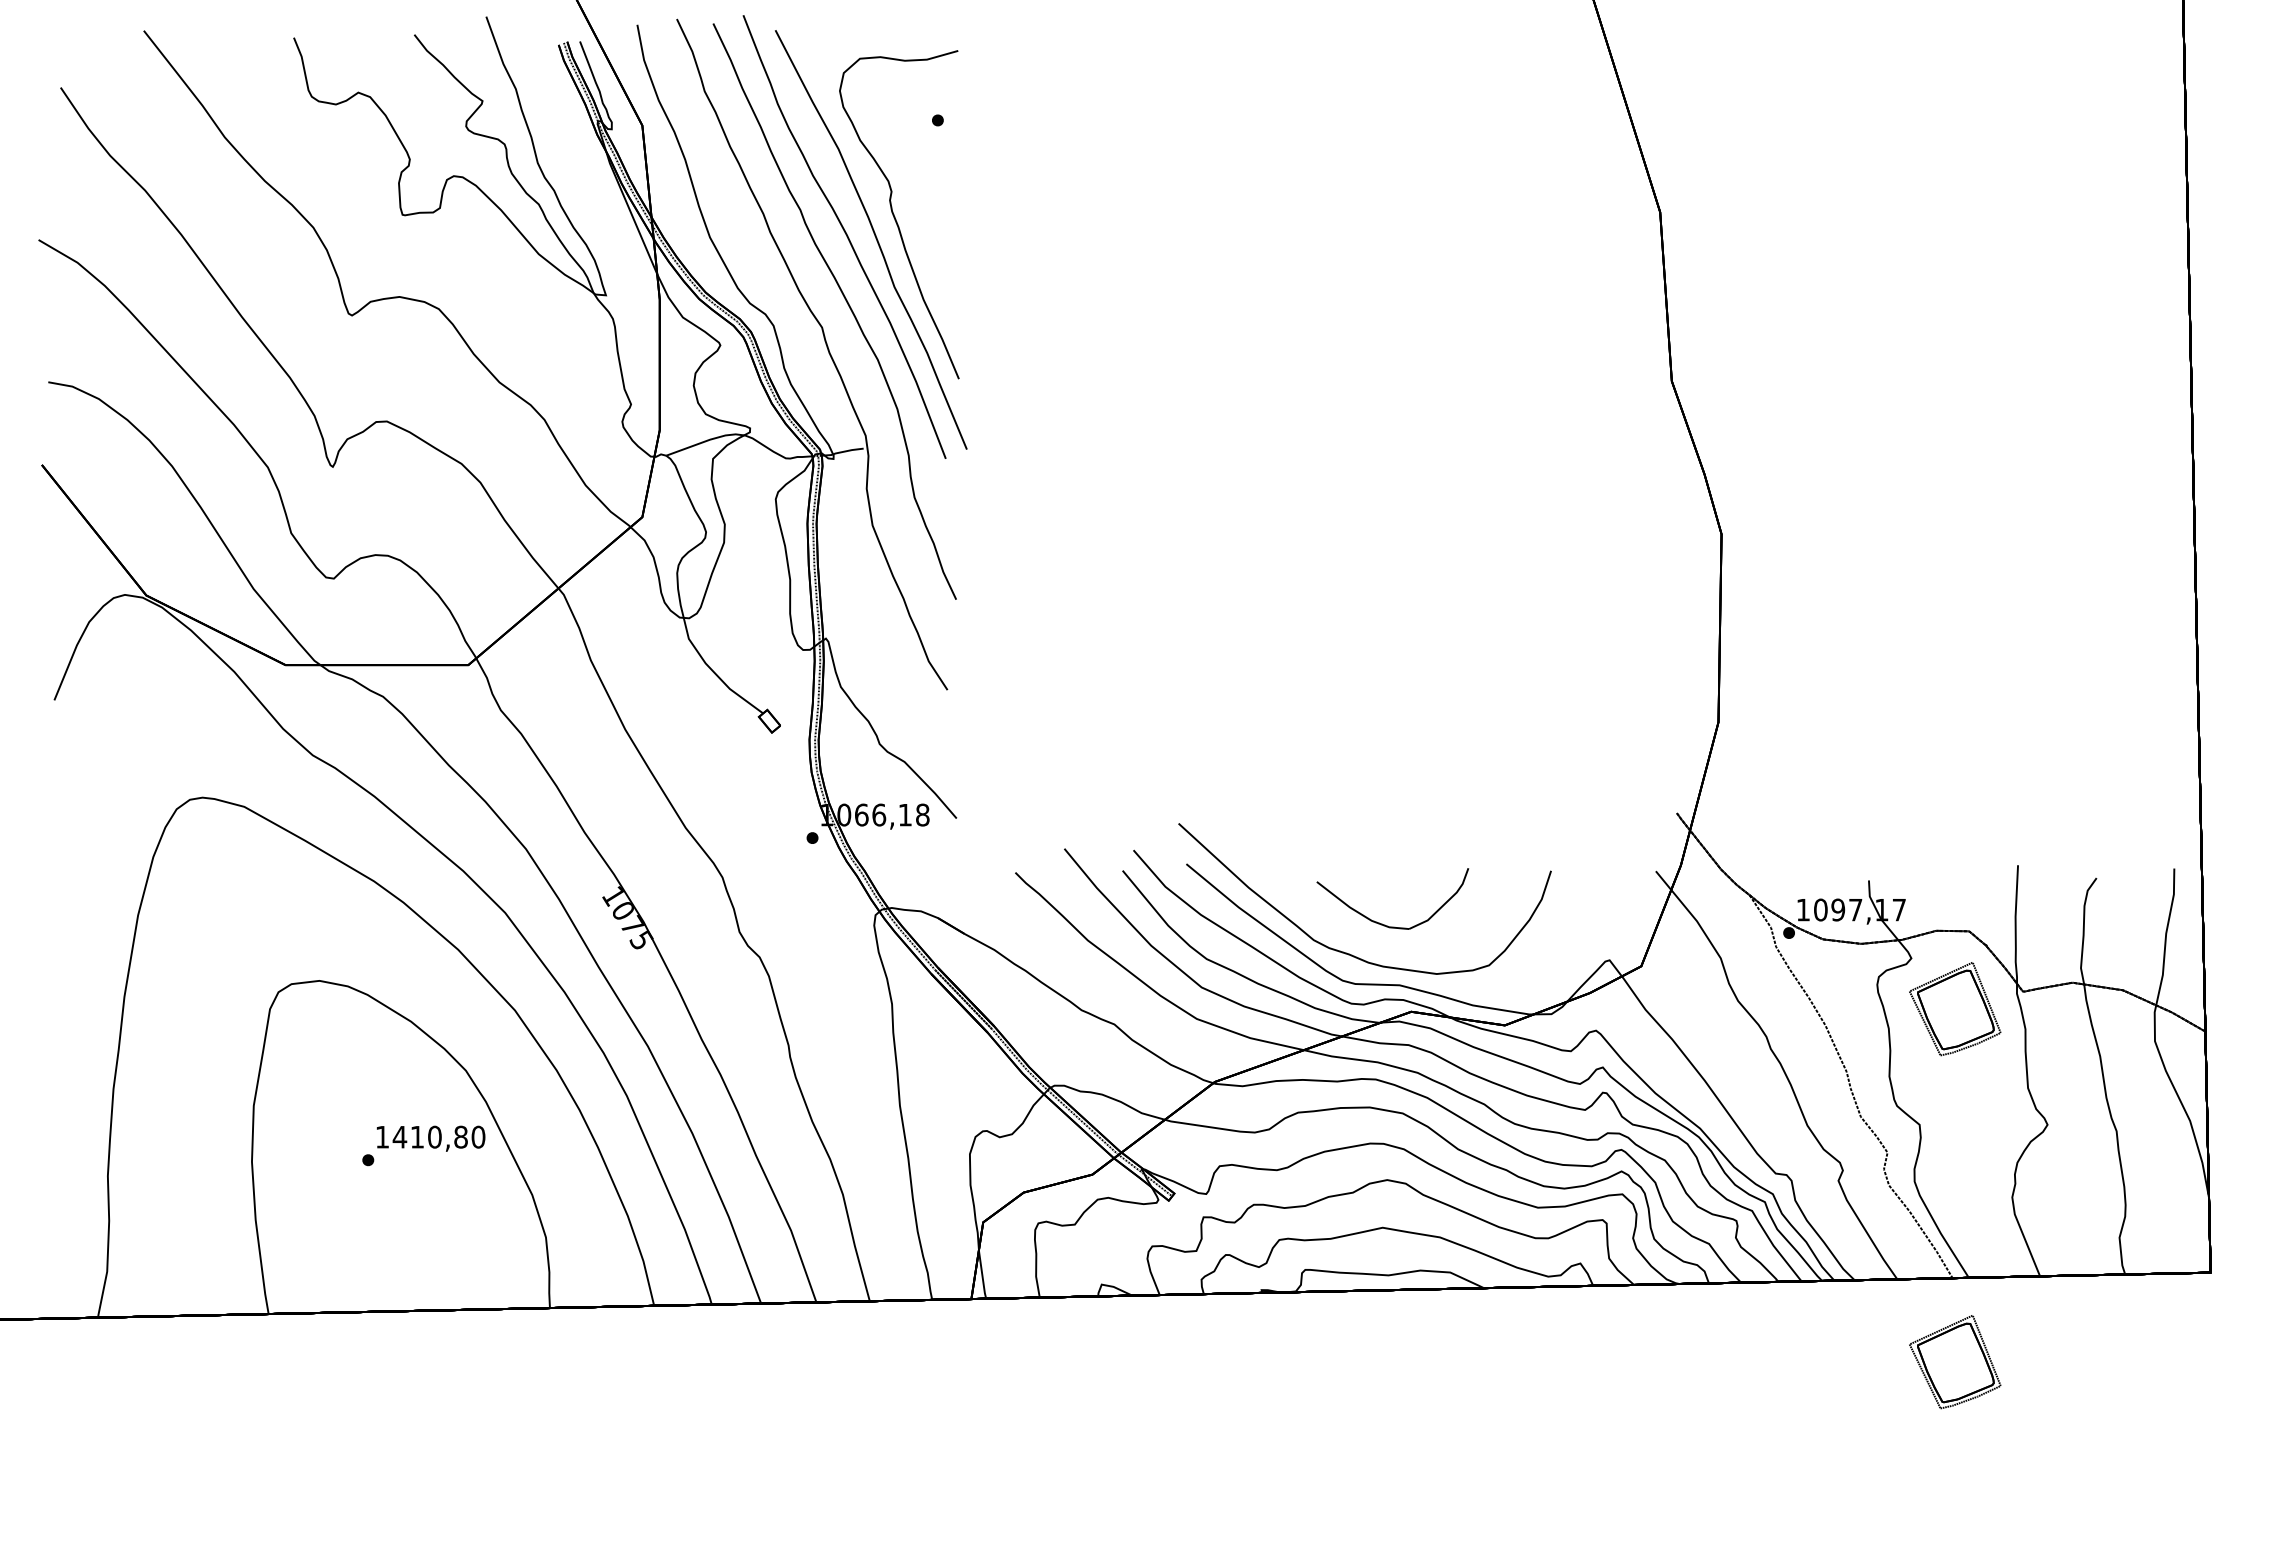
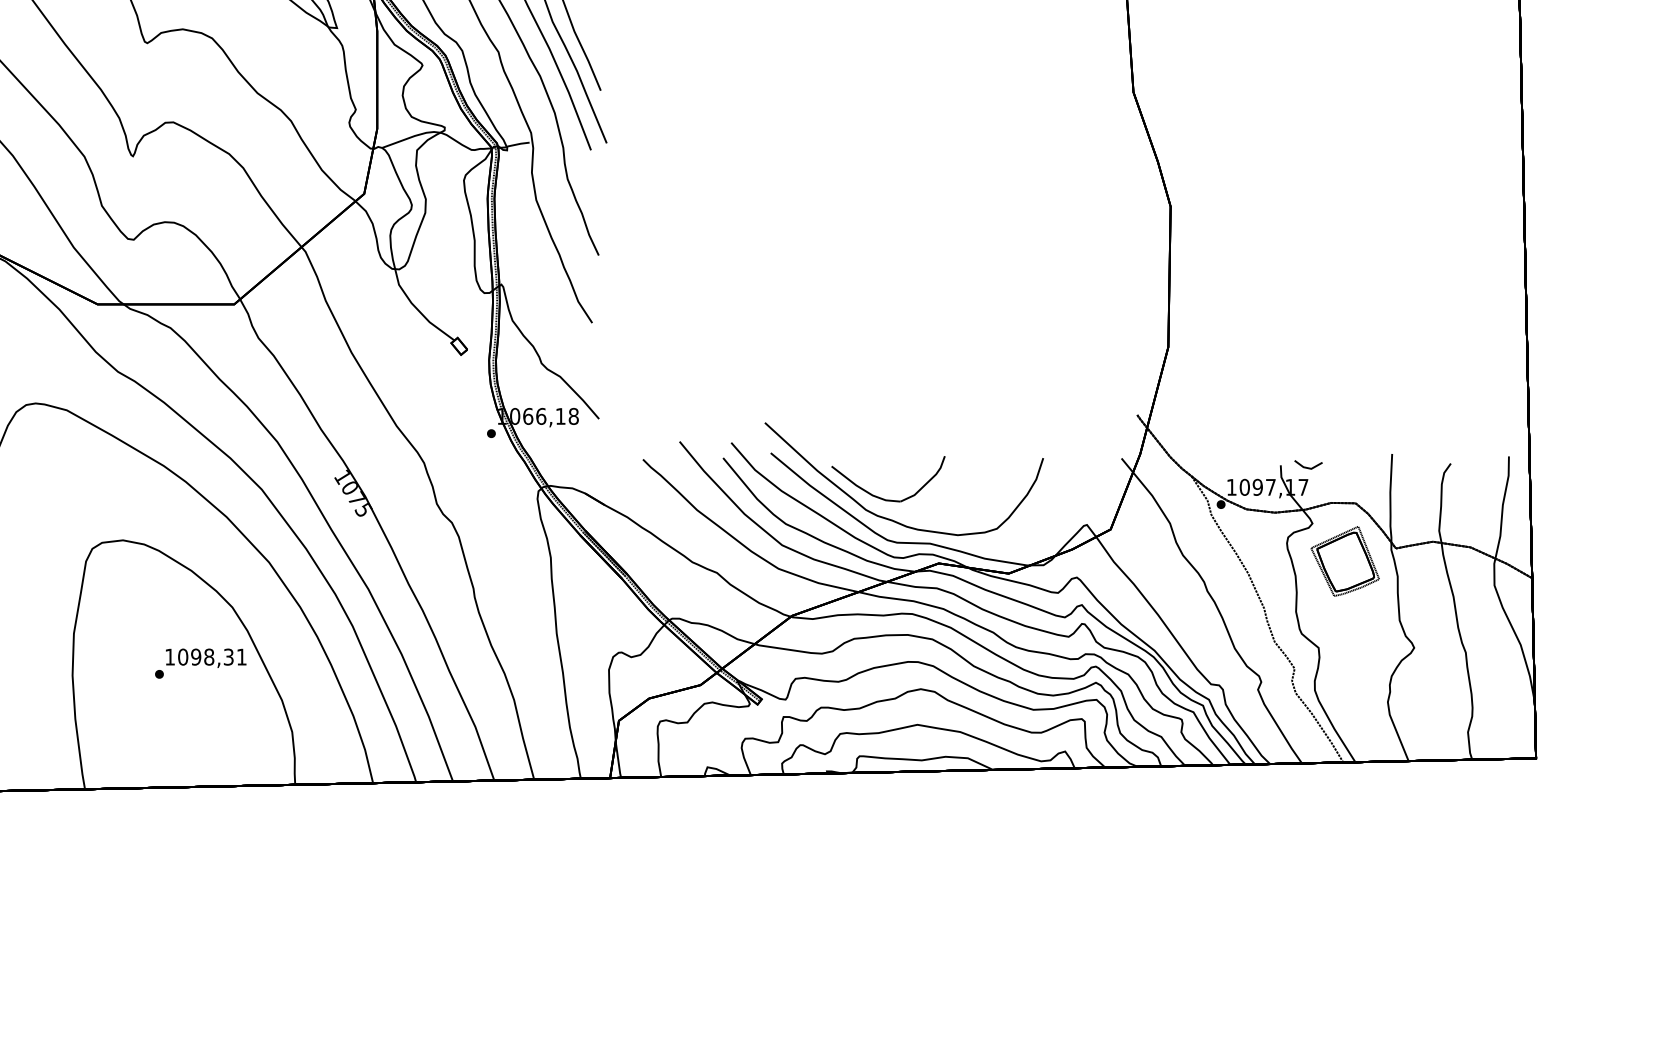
line: (1906, 883) -> (1308, 467), added
part: (1382, 923) -> (880, 497), moved
text: (438, 1136) -> (211, 656), 1410,80 -> 1098,31
part: (1955, 1362) -> (1345, 825), removed

